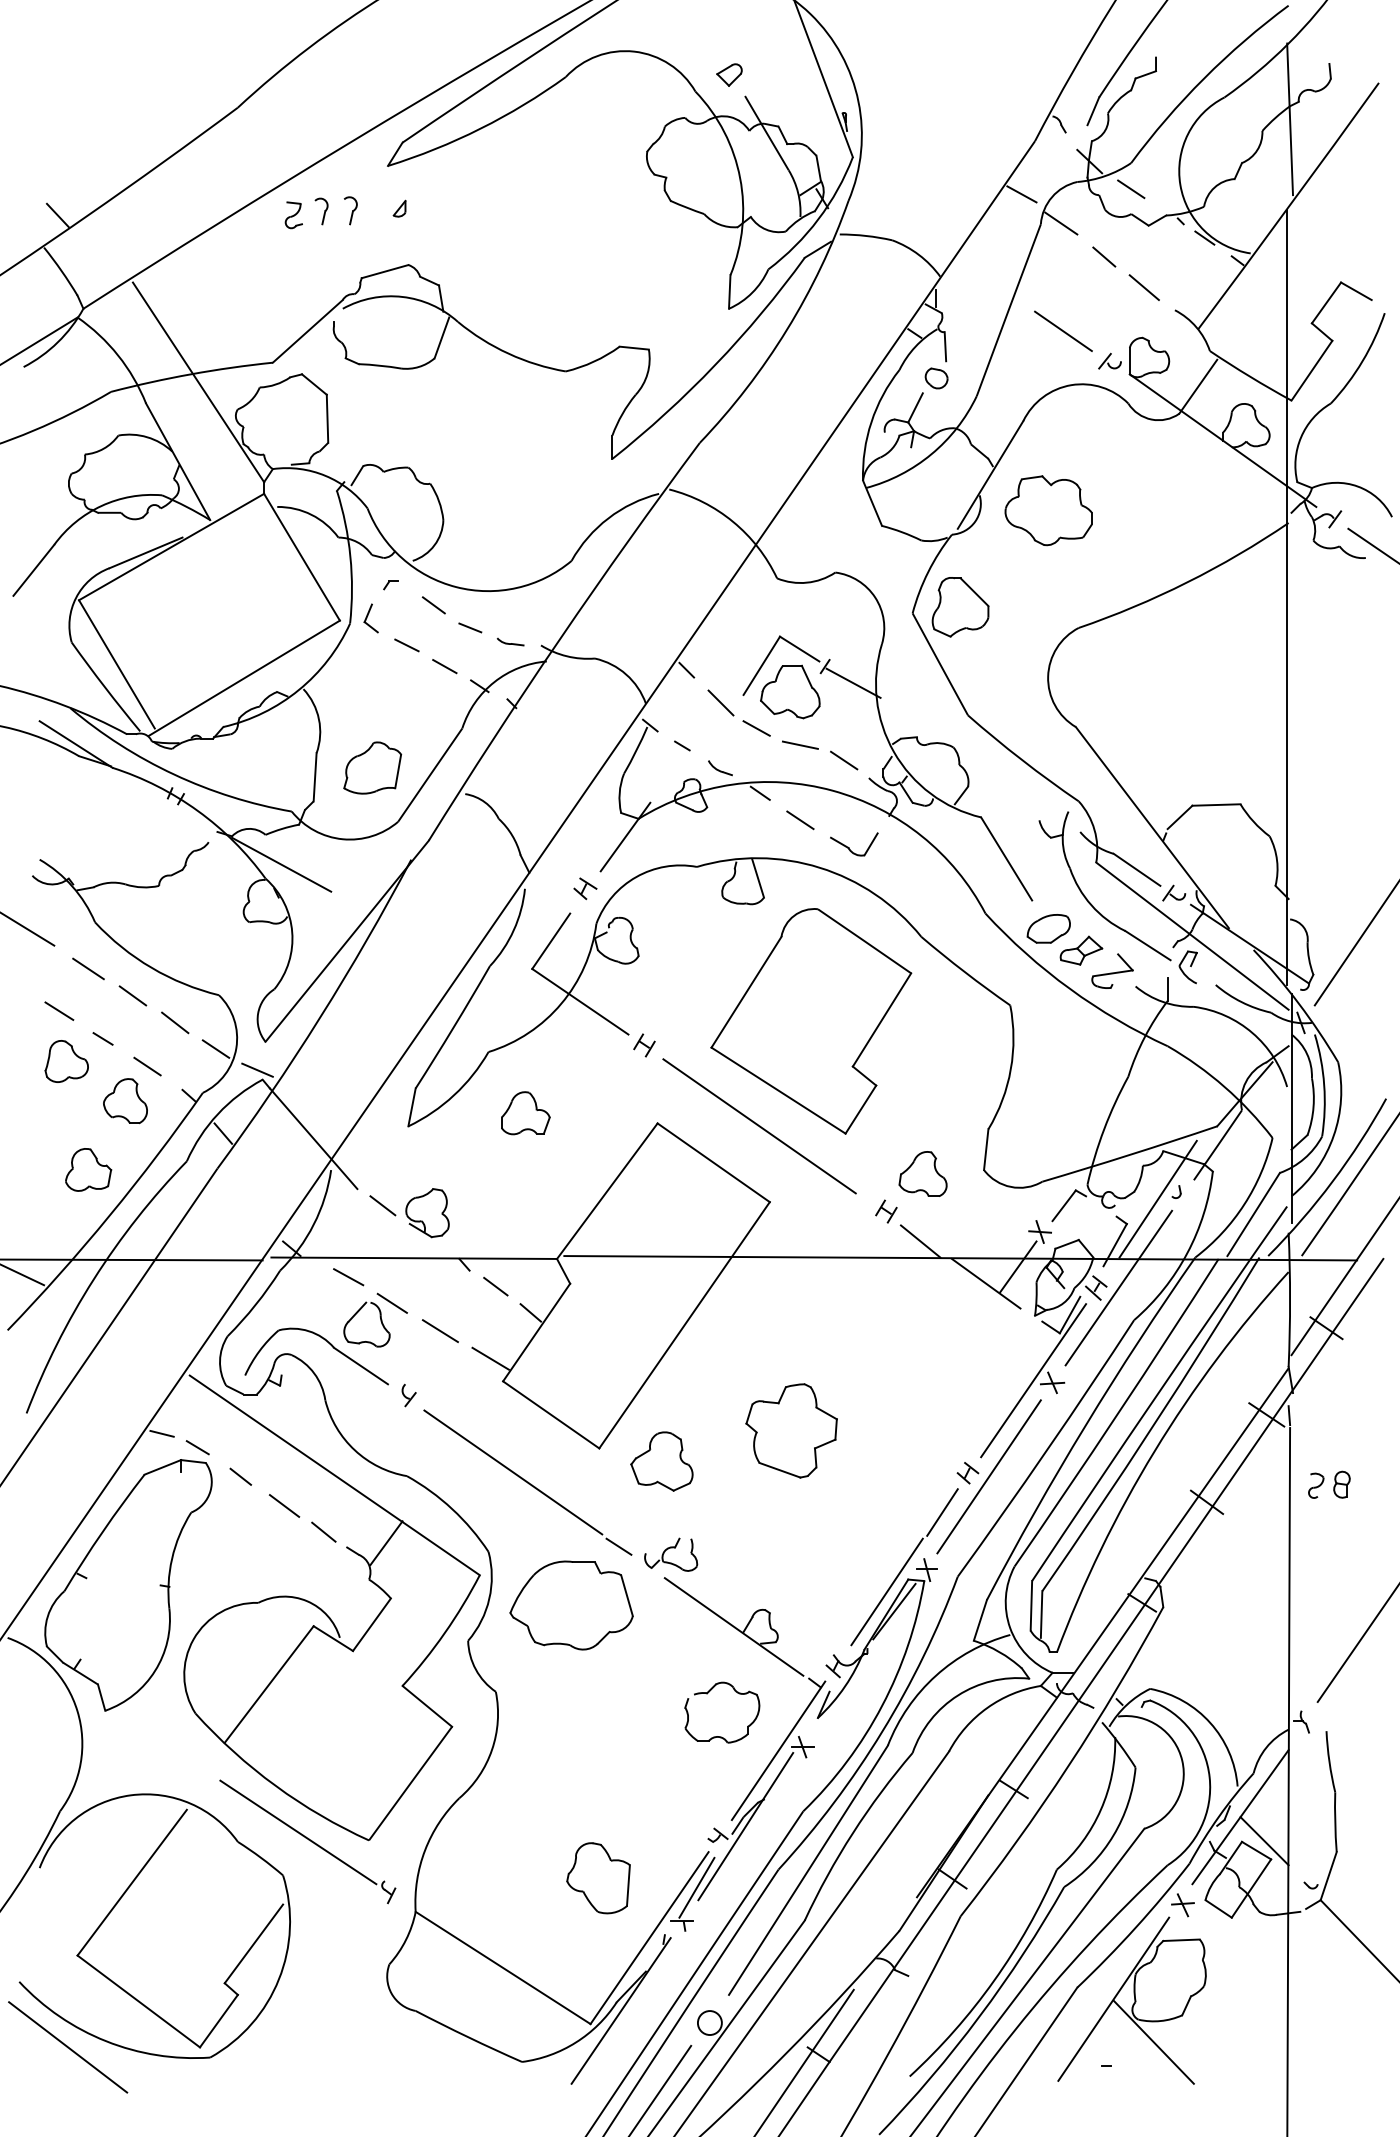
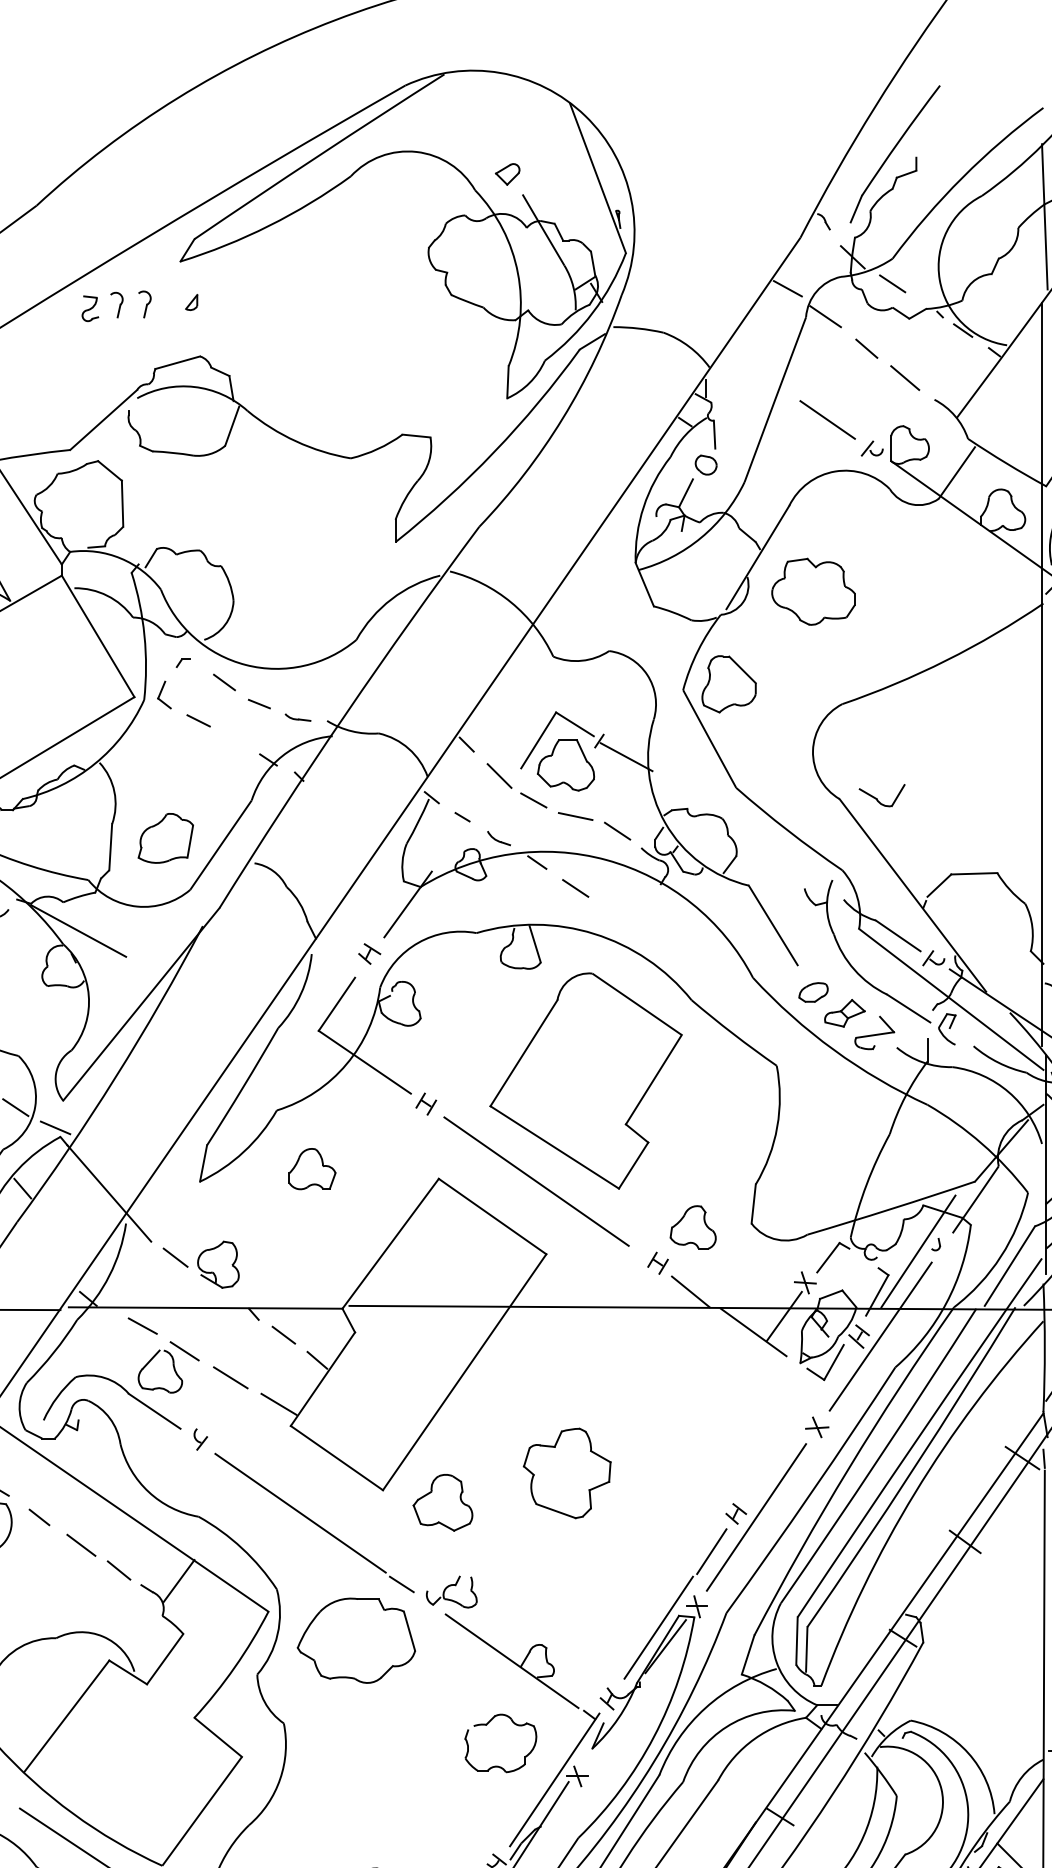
line: (444, 666) -> (234, 741), removed
part: (854, 844) -> (882, 795), moved
part: (1048, 928) -> (813, 992), size x0.7
line: (1033, 1380) -> (798, 1425), removed

